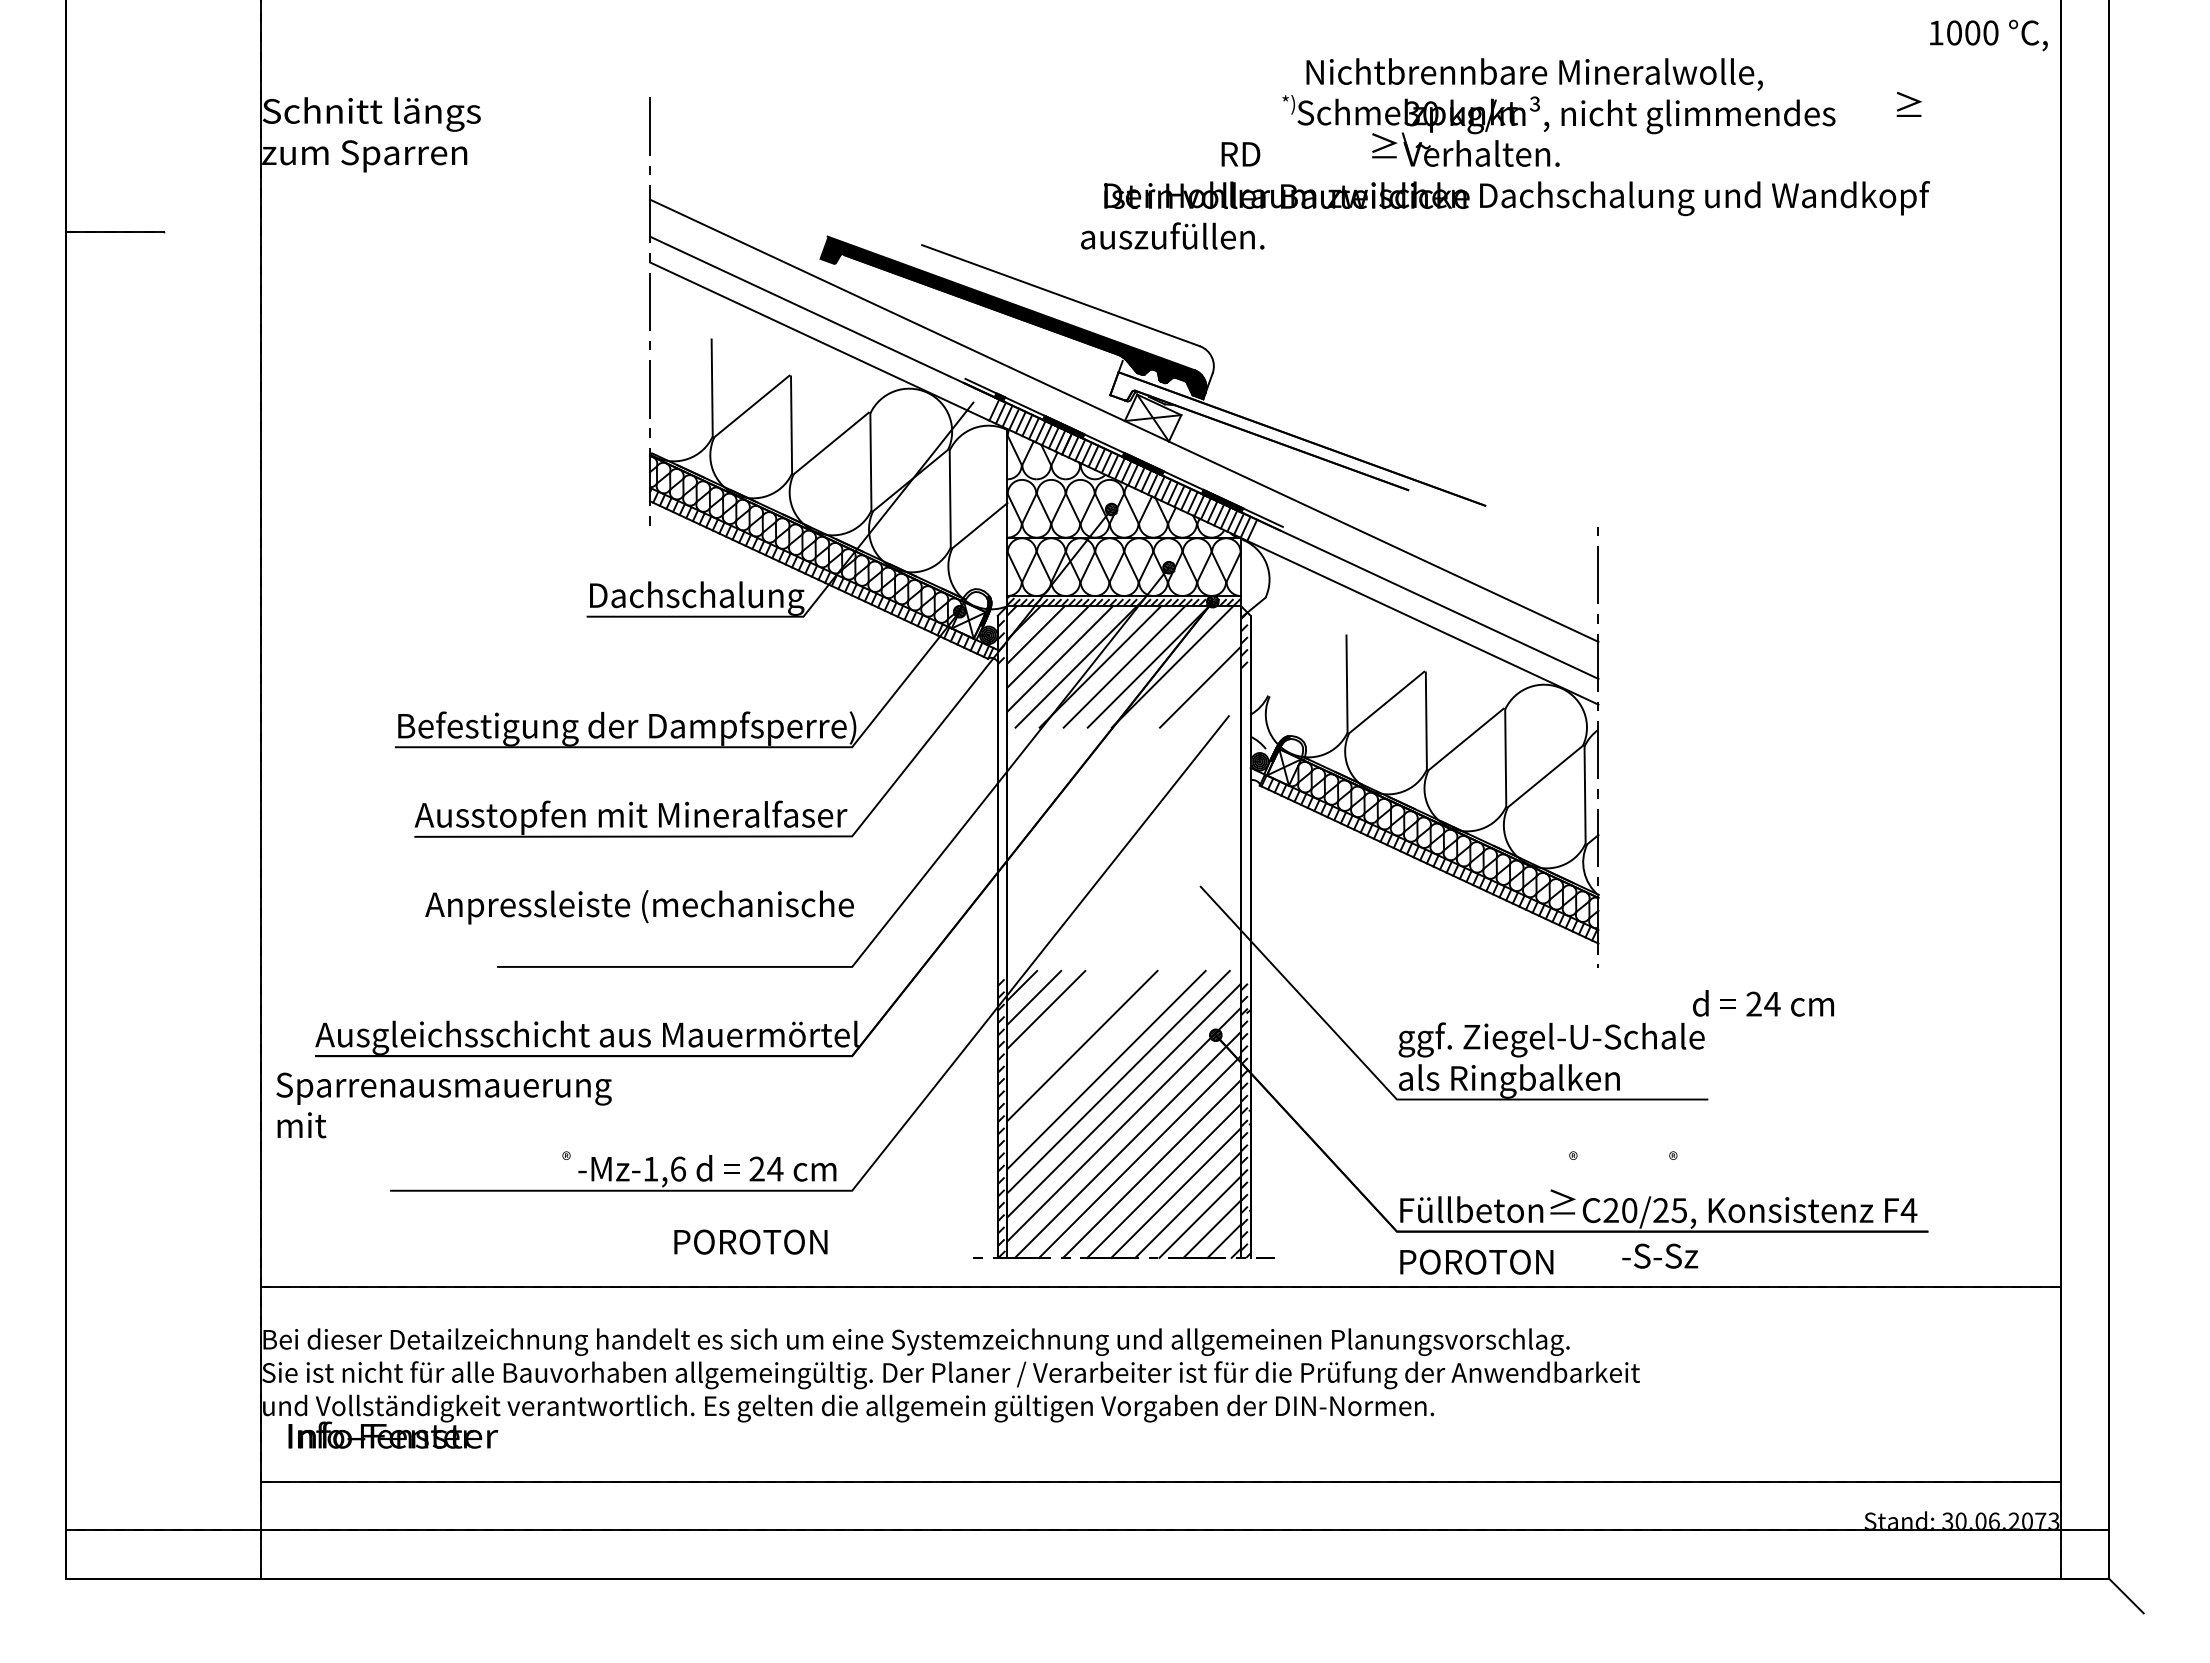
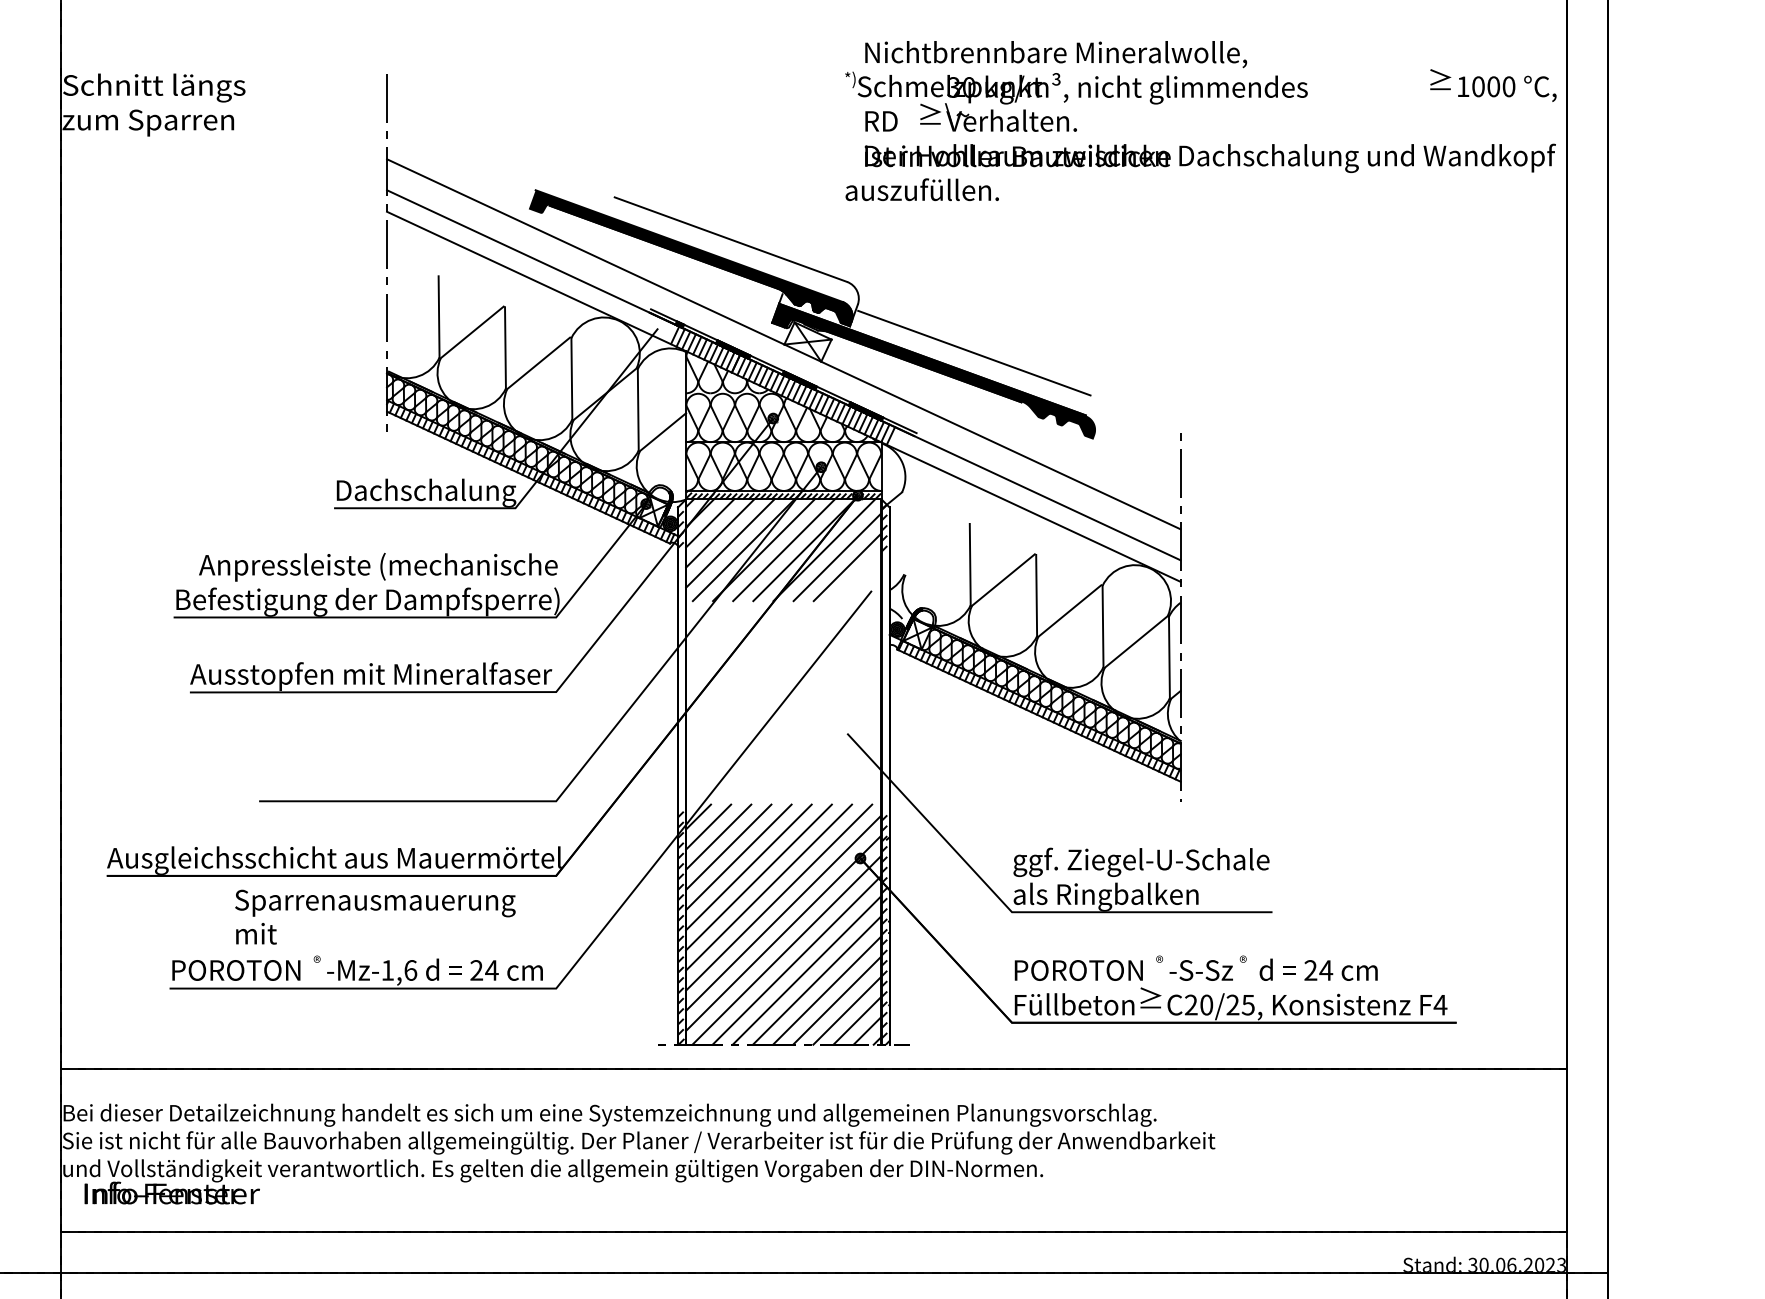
text: (1988, 35) -> (1506, 88), moved
text: (1558, 112) -> (1076, 86), moved
text: (1505, 215) -> (1200, 172), moved
line: (1351, 430) -> (973, 352), added
fill: (1303, 453) -> (933, 371), added
line: (1187, 674) -> (836, 556), added
text: (639, 907) -> (378, 567), moved
text: (1763, 1003) -> (1318, 969), moved
line: (1058, 1021) -> (728, 846), added
line: (1070, 1033) -> (738, 856), added
line: (1094, 1057) -> (758, 877), added
text: (443, 1105) -> (374, 917), moved
text: (750, 1241) -> (236, 969), moved
text: (1660, 1255) -> (1201, 969), moved
text: (1476, 1261) -> (1078, 969), moved
text: (2040, 1520) -> (1550, 1264), 30.06.2073 -> 30.06.2023

